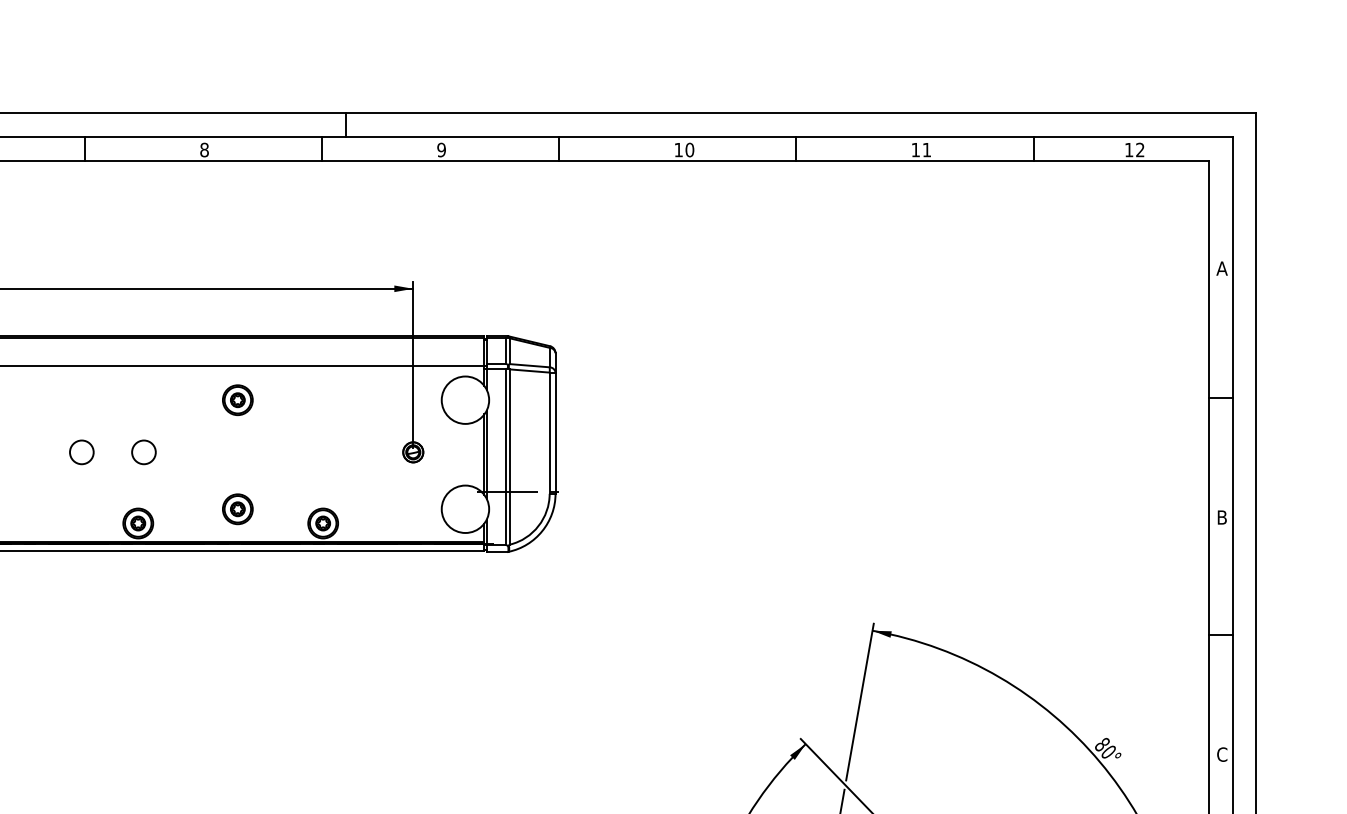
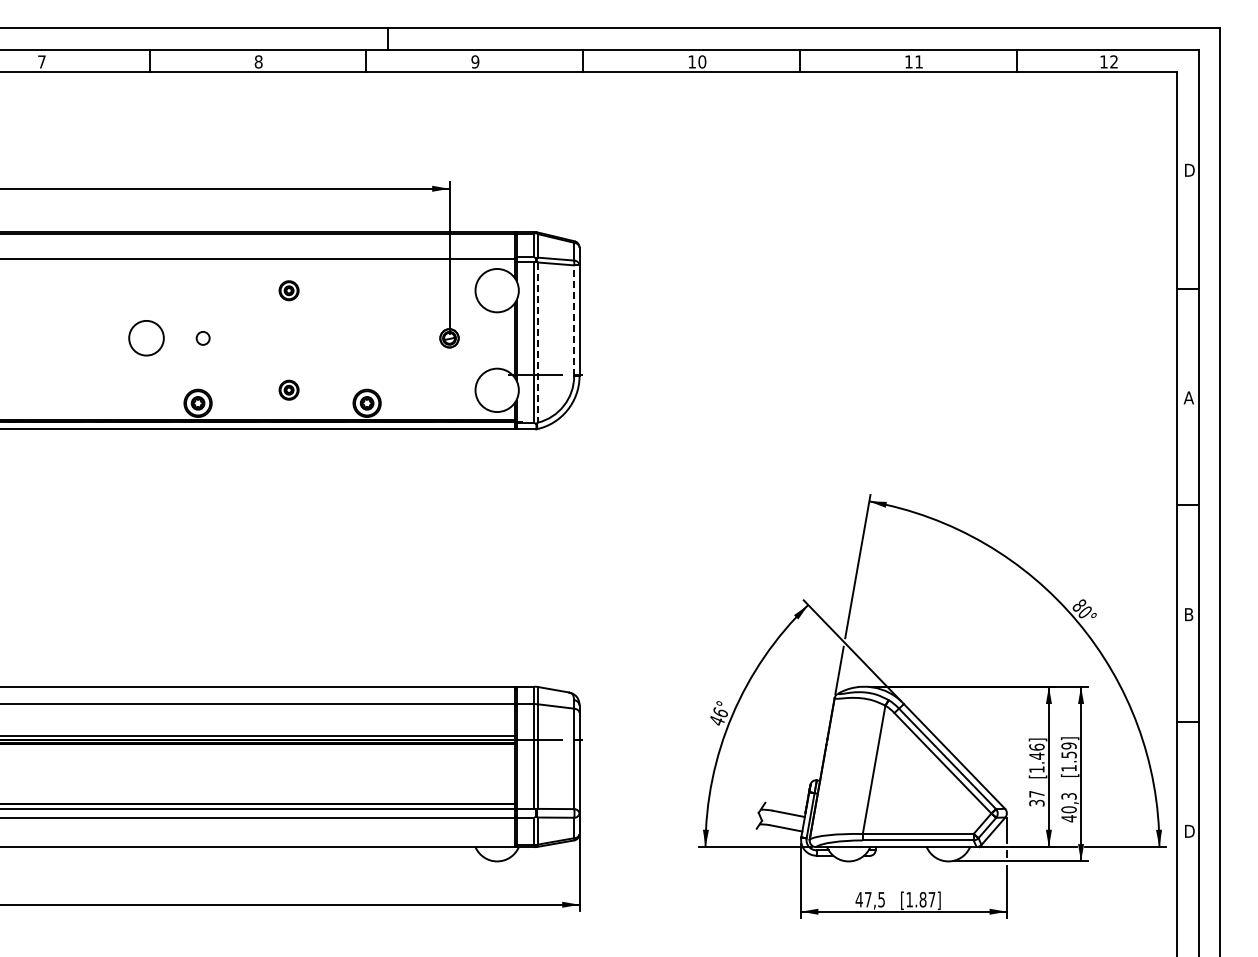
text: (1221, 267) -> (1188, 169), A -> D
part: (237, 400) -> (288, 290), size x0.7
line: (550, 432) -> (574, 320), solid -> dashed
circle: (81, 452) -> (146, 338), size x1.6
circle: (143, 452) -> (202, 338), size x0.6
line: (510, 458) -> (538, 343), solid -> dashed
part: (237, 508) -> (288, 389), size x0.7
text: (1221, 517) -> (1188, 397), B -> A
text: (1221, 754) -> (1188, 614), C -> B

